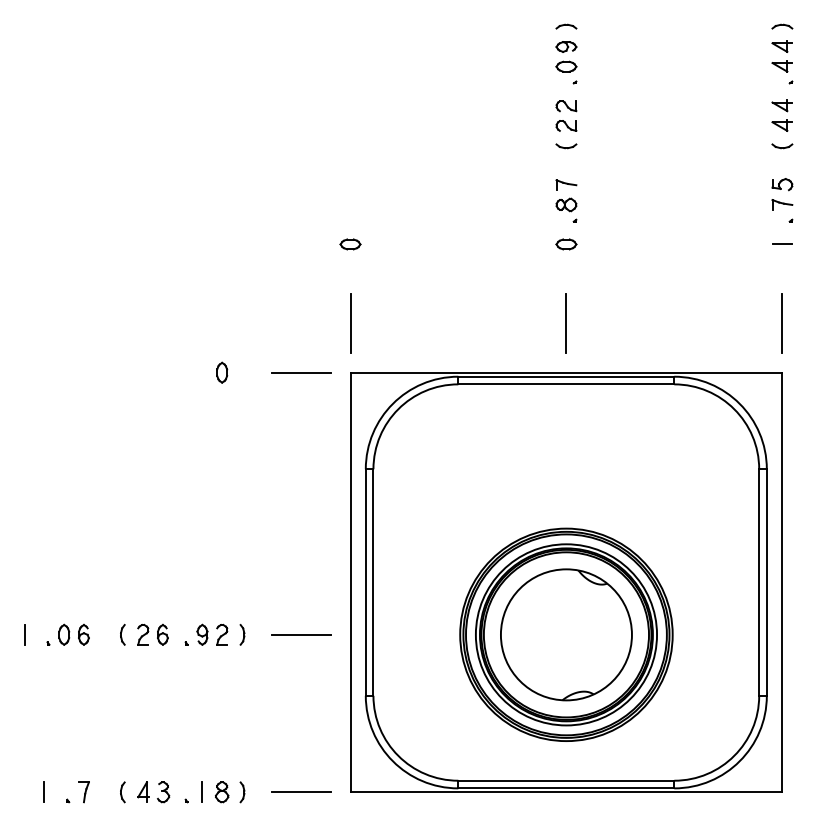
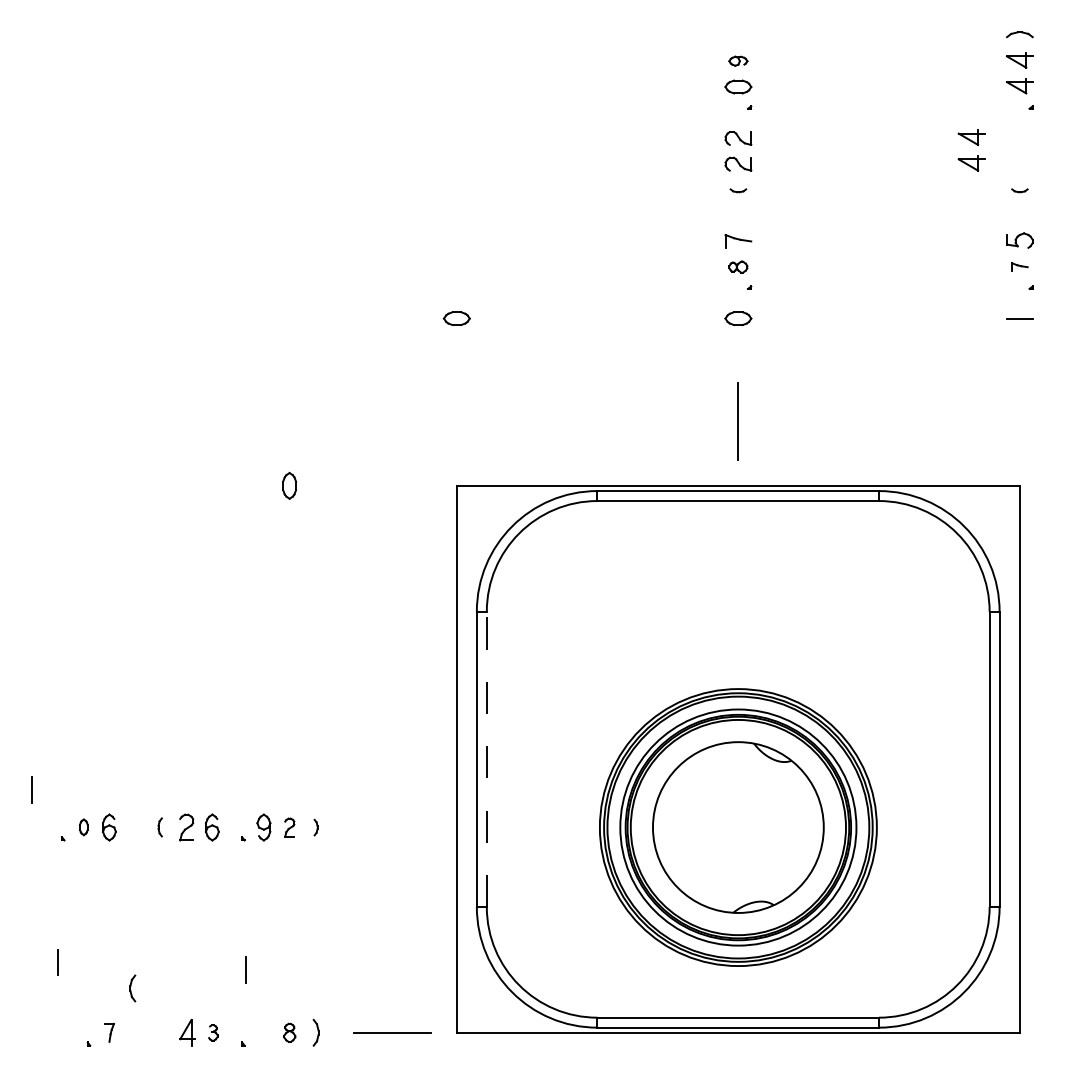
part: (566, 26) -> (738, 34), removed
part: (566, 46) -> (738, 60), size x0.7
part: (781, 115) -> (970, 150), moved
part: (566, 146) -> (738, 190), size x0.6
part: (782, 146) -> (1020, 190), size x0.6
part: (566, 204) -> (738, 266), size x0.7
part: (782, 204) -> (1020, 266), size x0.6
line: (350, 323) -> (456, 421), removed
line: (782, 323) -> (1020, 421), removed
line: (300, 372) -> (391, 485), removed
line: (373, 582) -> (486, 759), solid -> dashed
line: (24, 634) -> (31, 789), moved
part: (64, 634) -> (84, 827), size x0.6
part: (122, 634) -> (159, 827), size x0.7
part: (222, 634) -> (290, 827), size x0.7
part: (242, 634) -> (316, 827), size x0.6
line: (300, 634) -> (391, 827), removed
line: (43, 791) -> (56, 961), moved
line: (201, 791) -> (244, 969), moved
part: (83, 792) -> (108, 1033), size x0.7
part: (122, 792) -> (132, 988), moved
part: (163, 792) -> (213, 1033), size x0.6
part: (222, 792) -> (290, 1033), size x0.7

